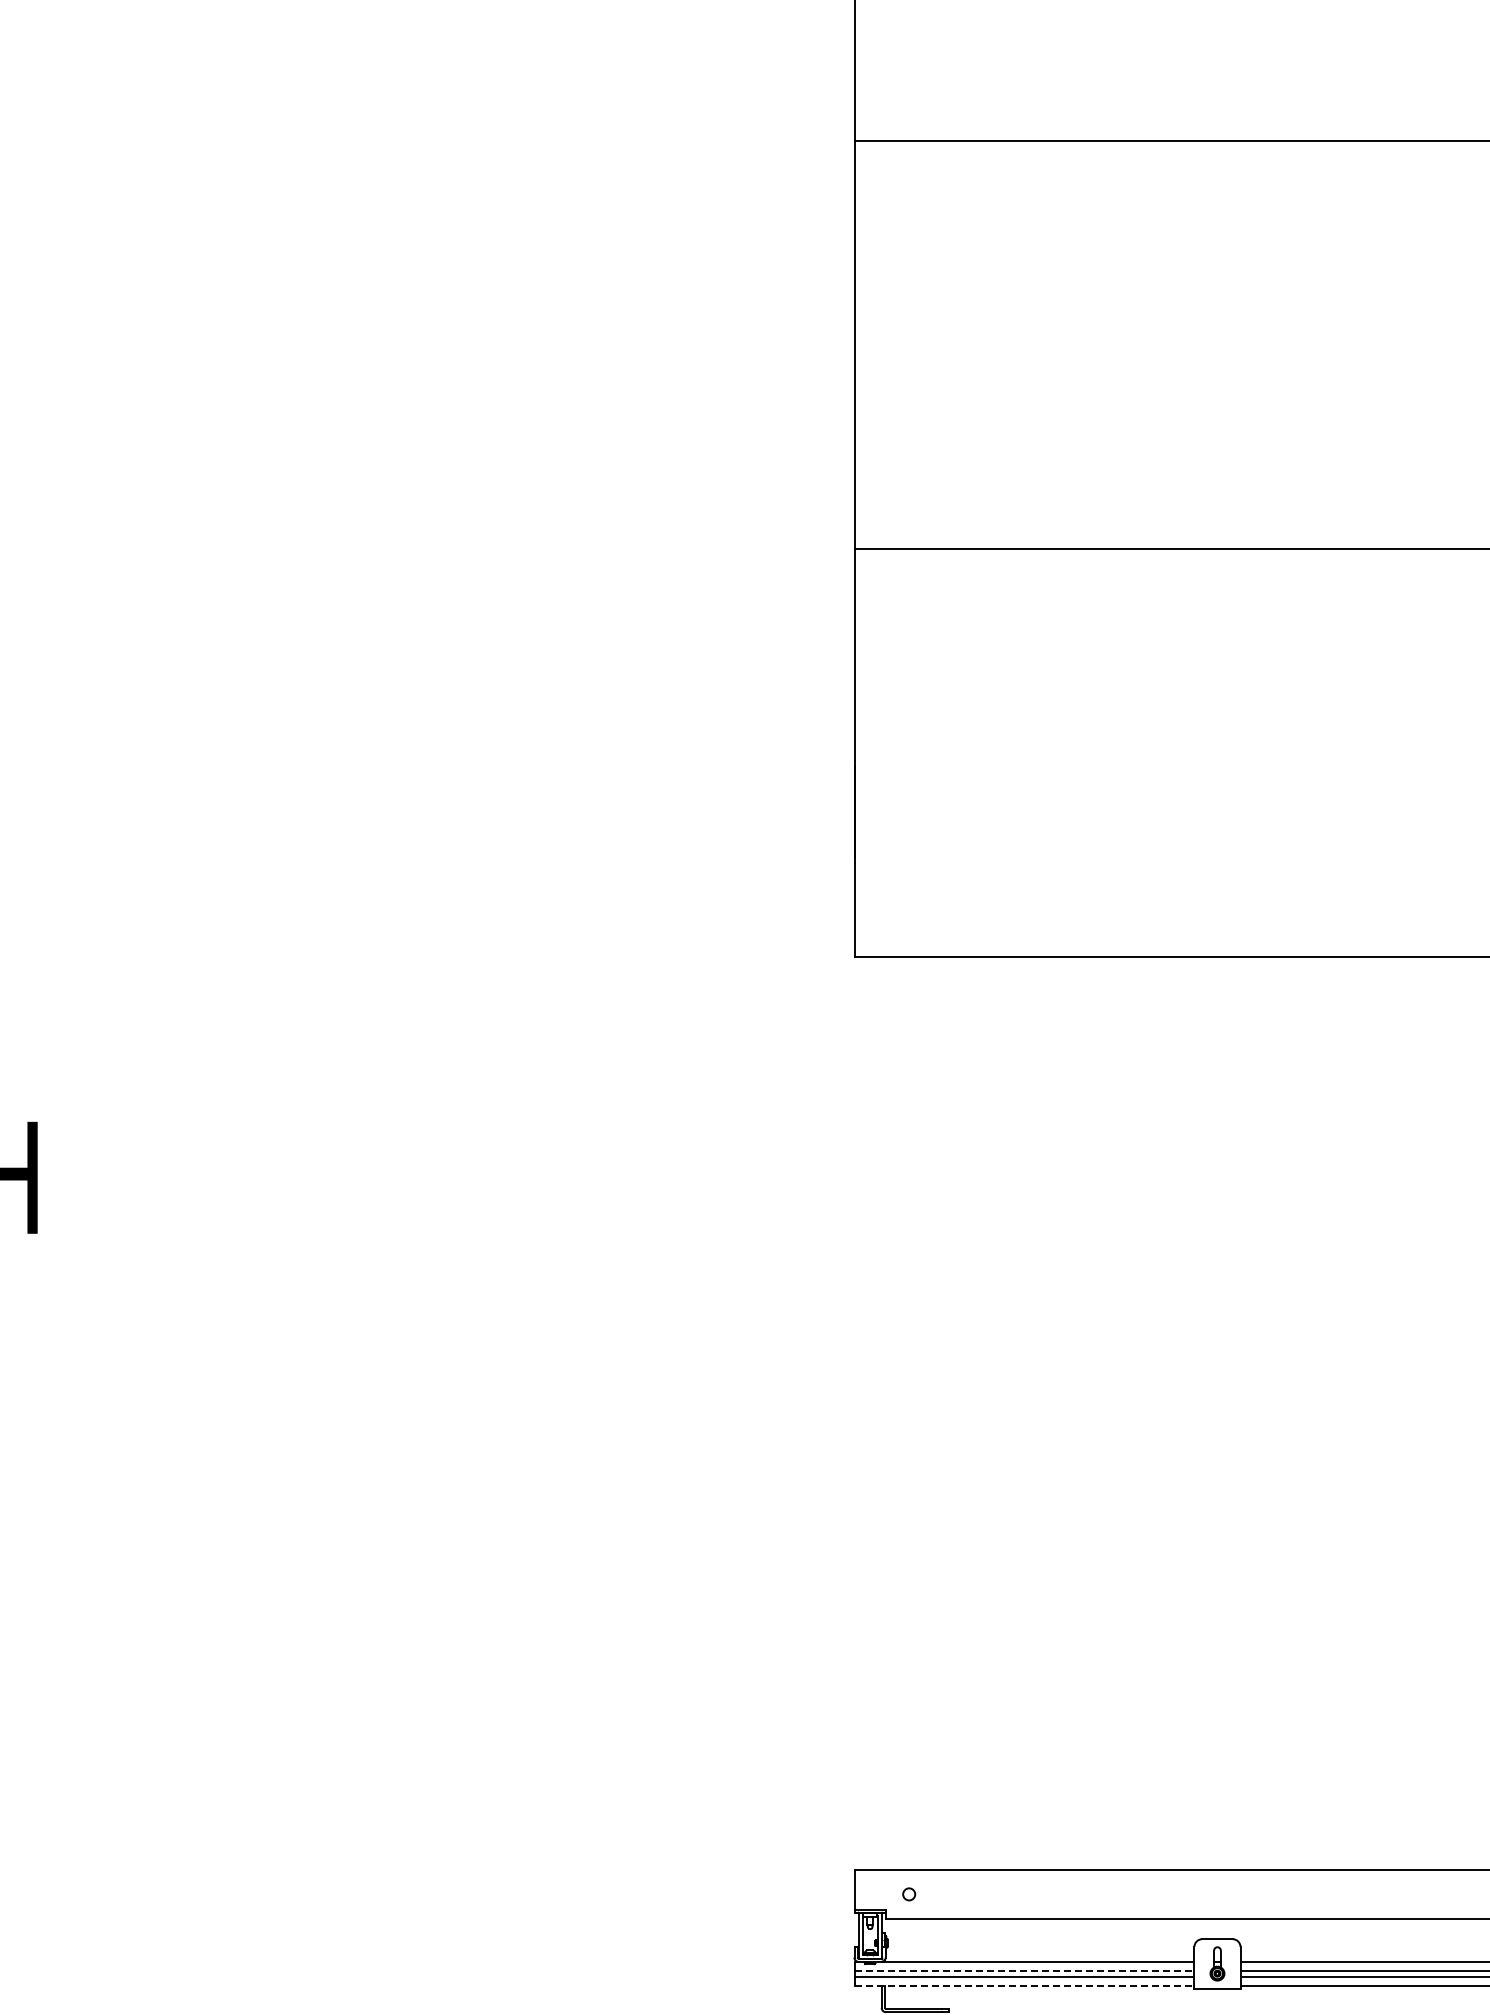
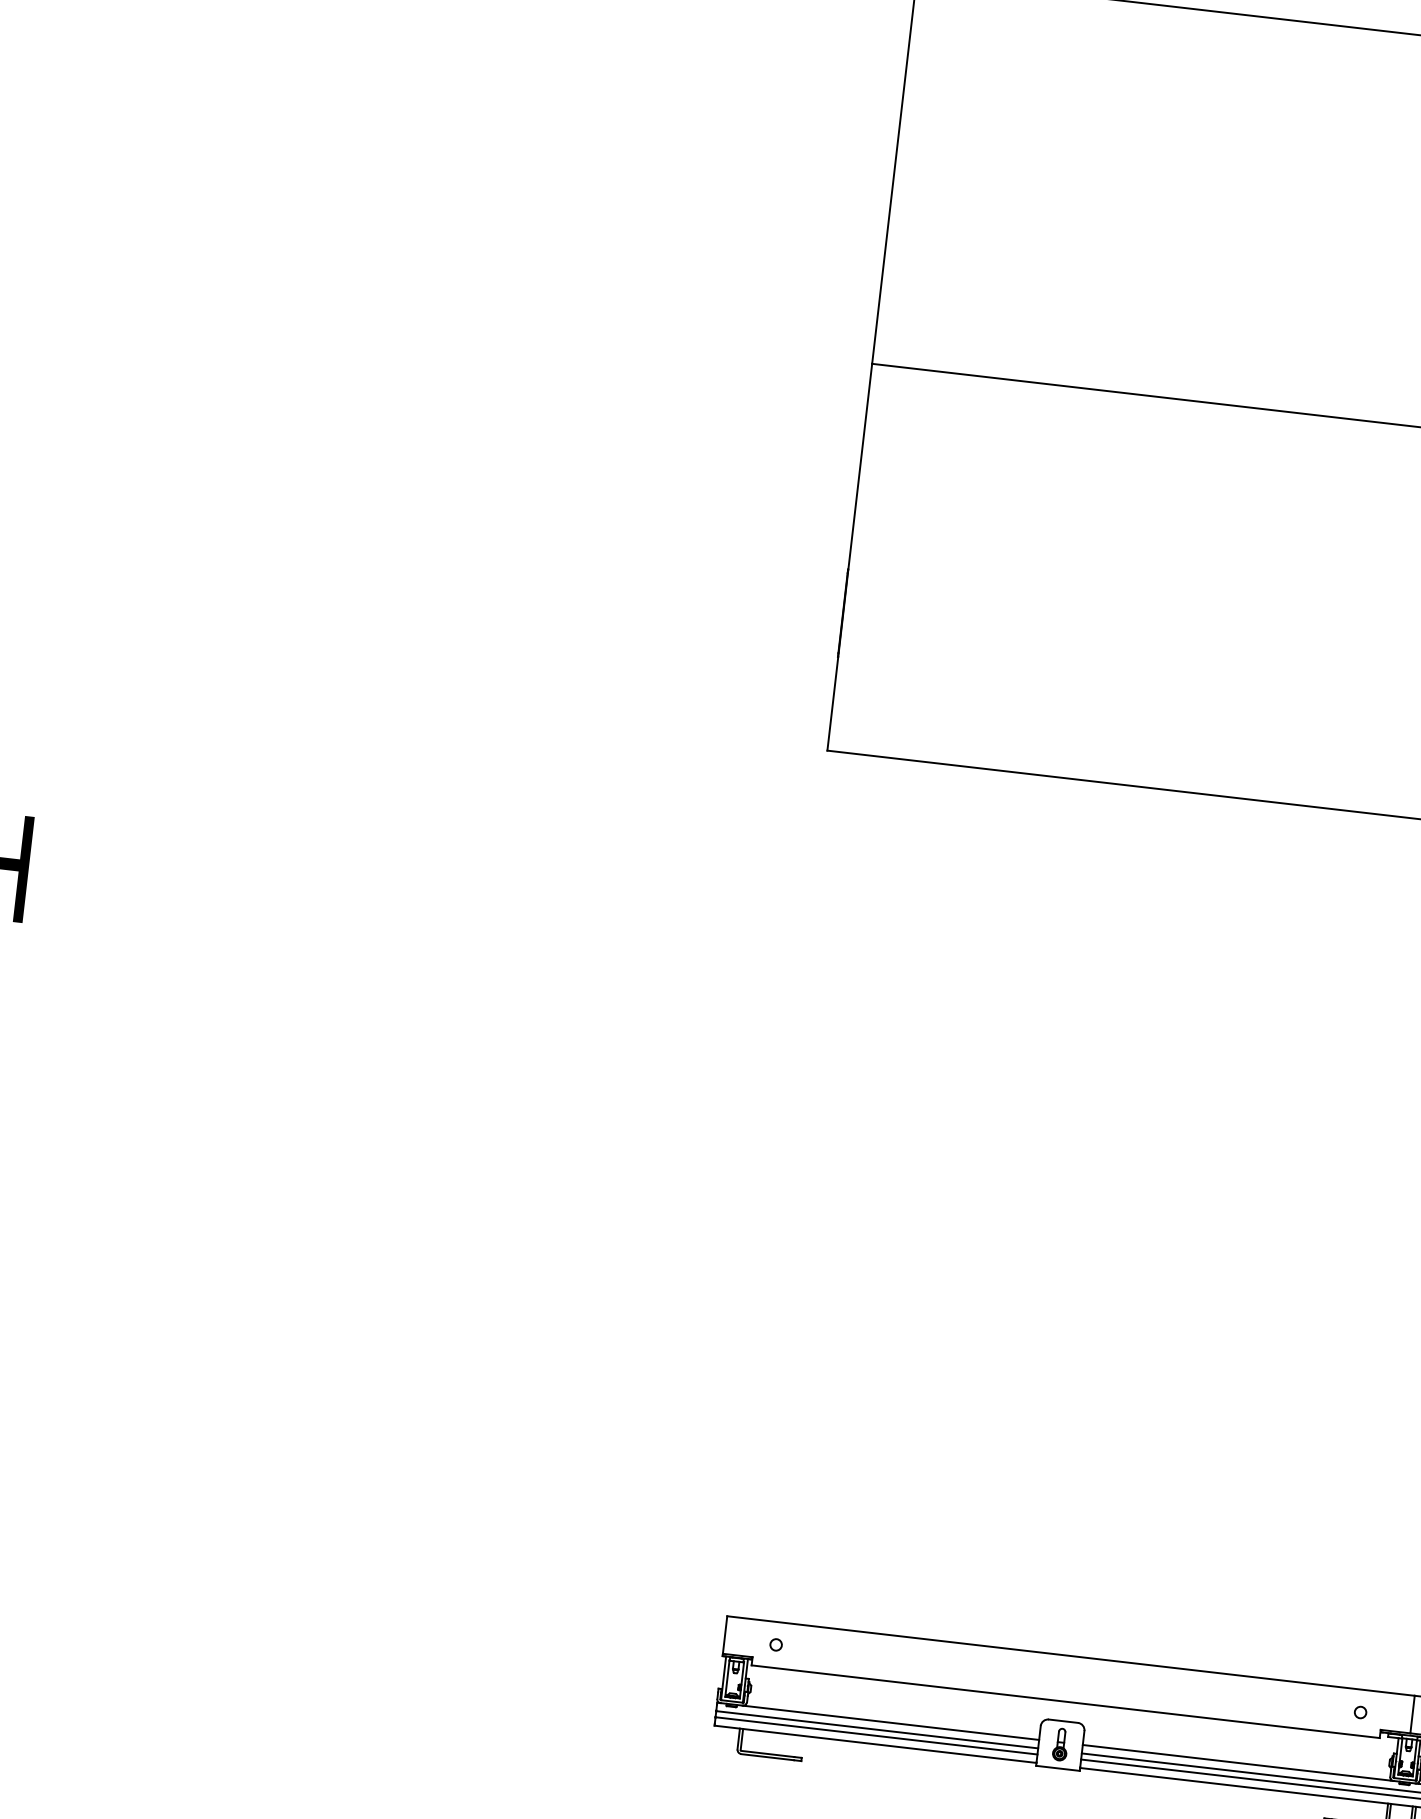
line: (1024, 1970) -> (877, 1729), dashed -> solid
line: (1024, 1985) -> (875, 1743), dashed -> solid

